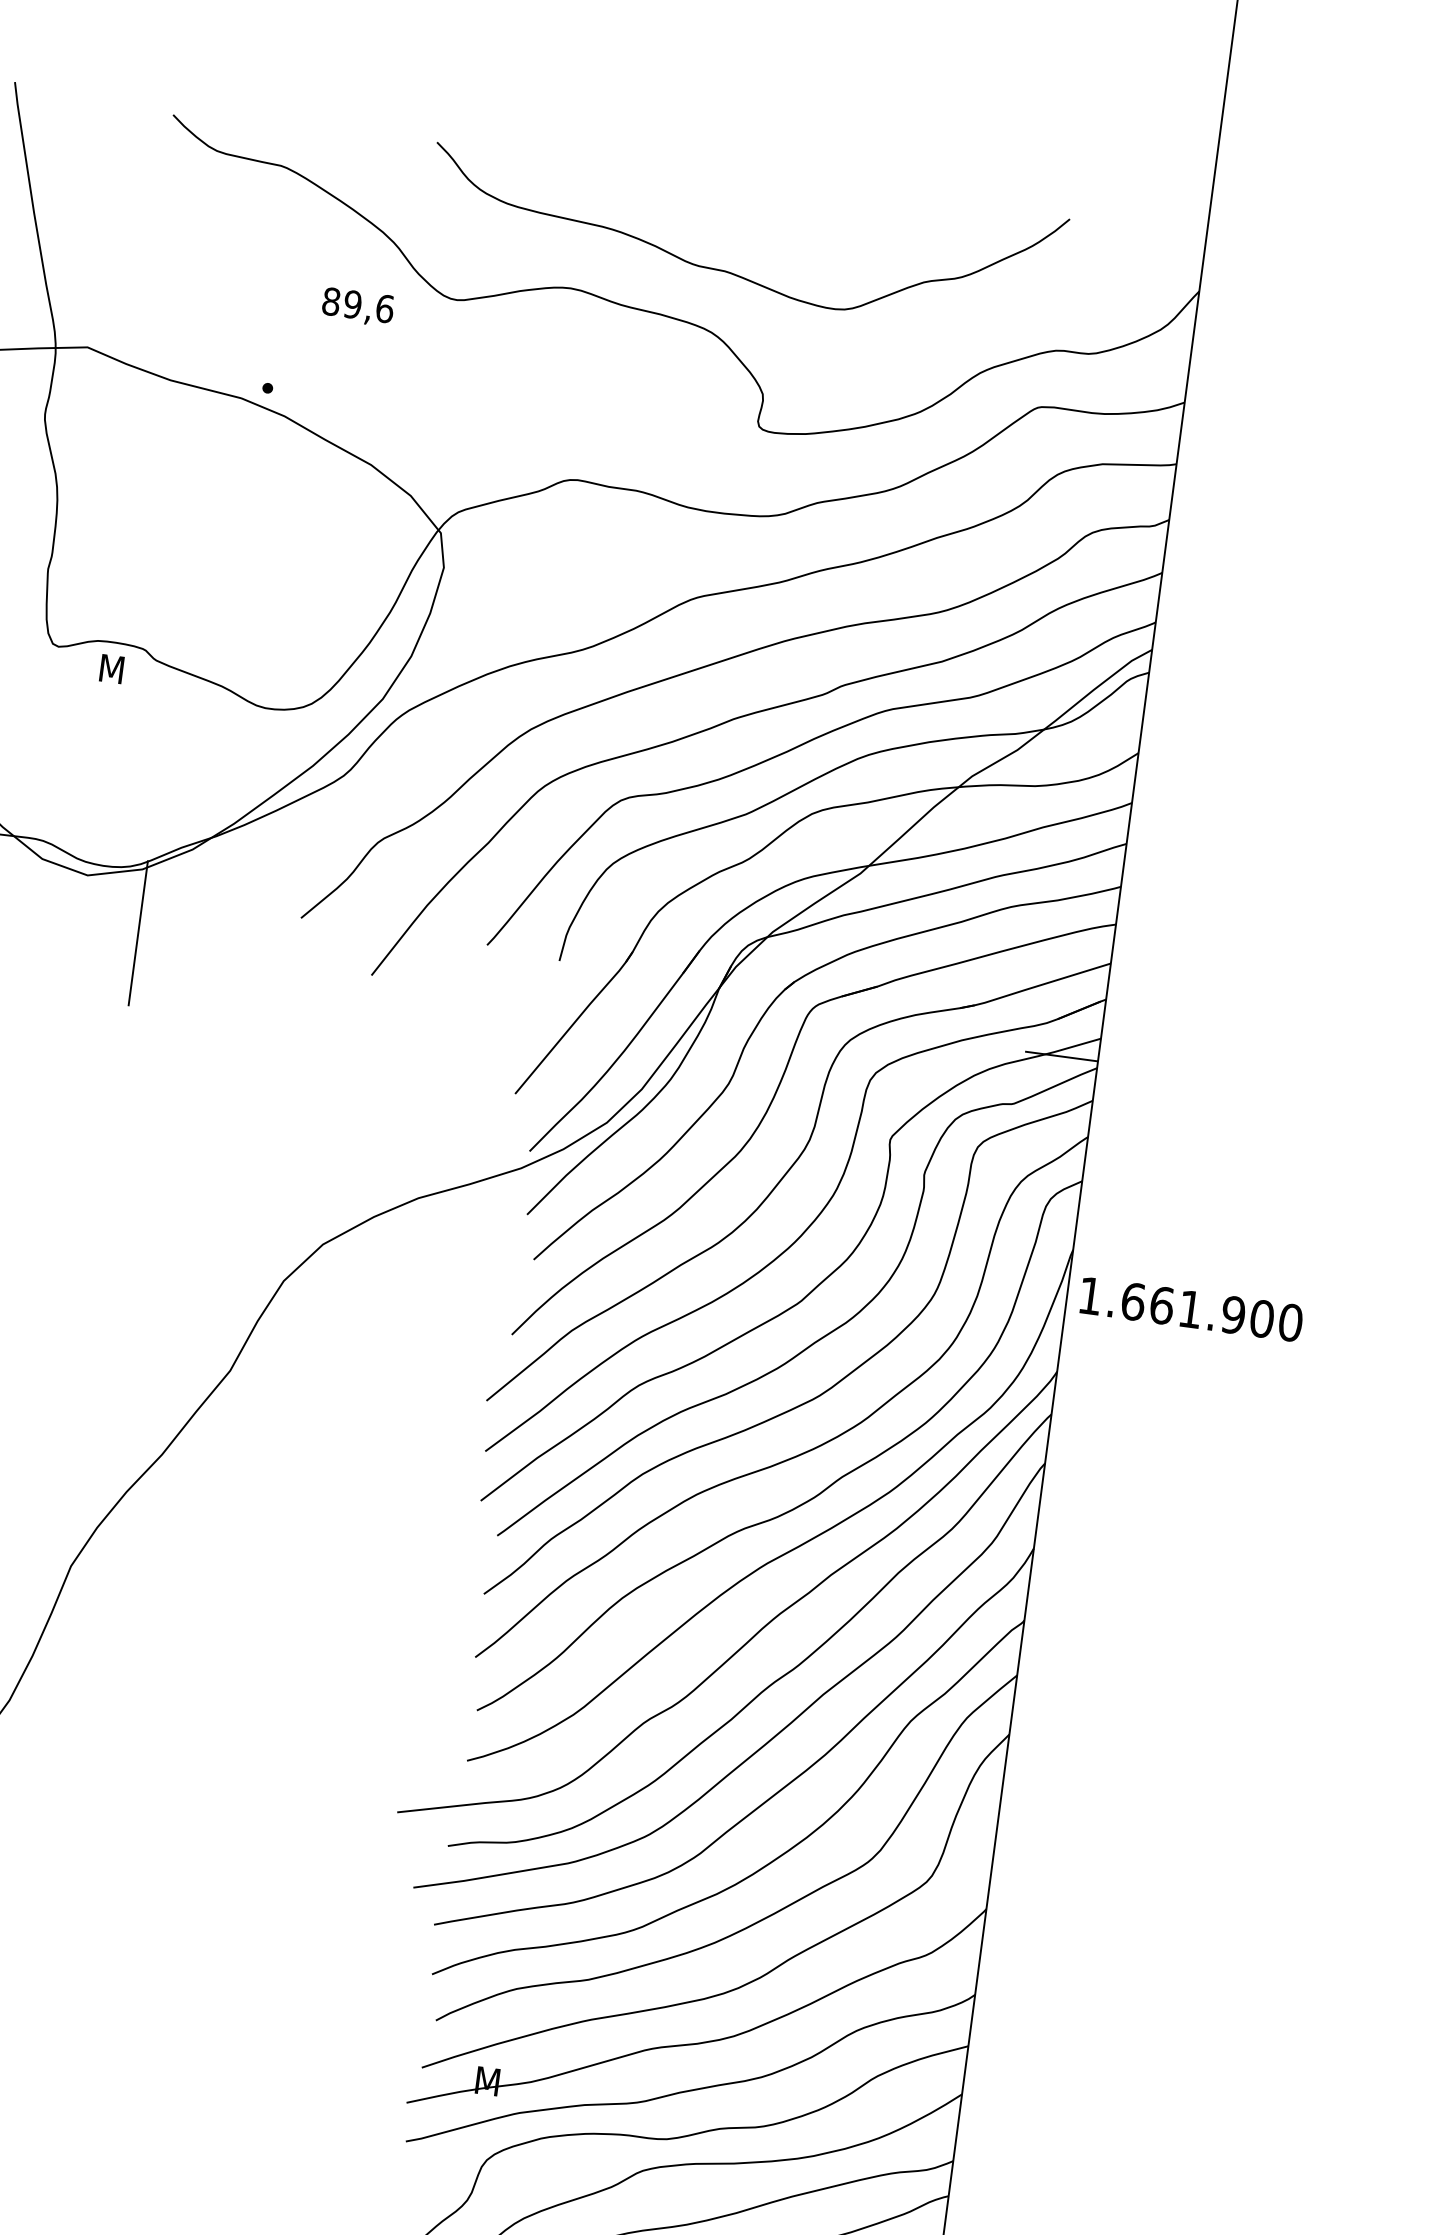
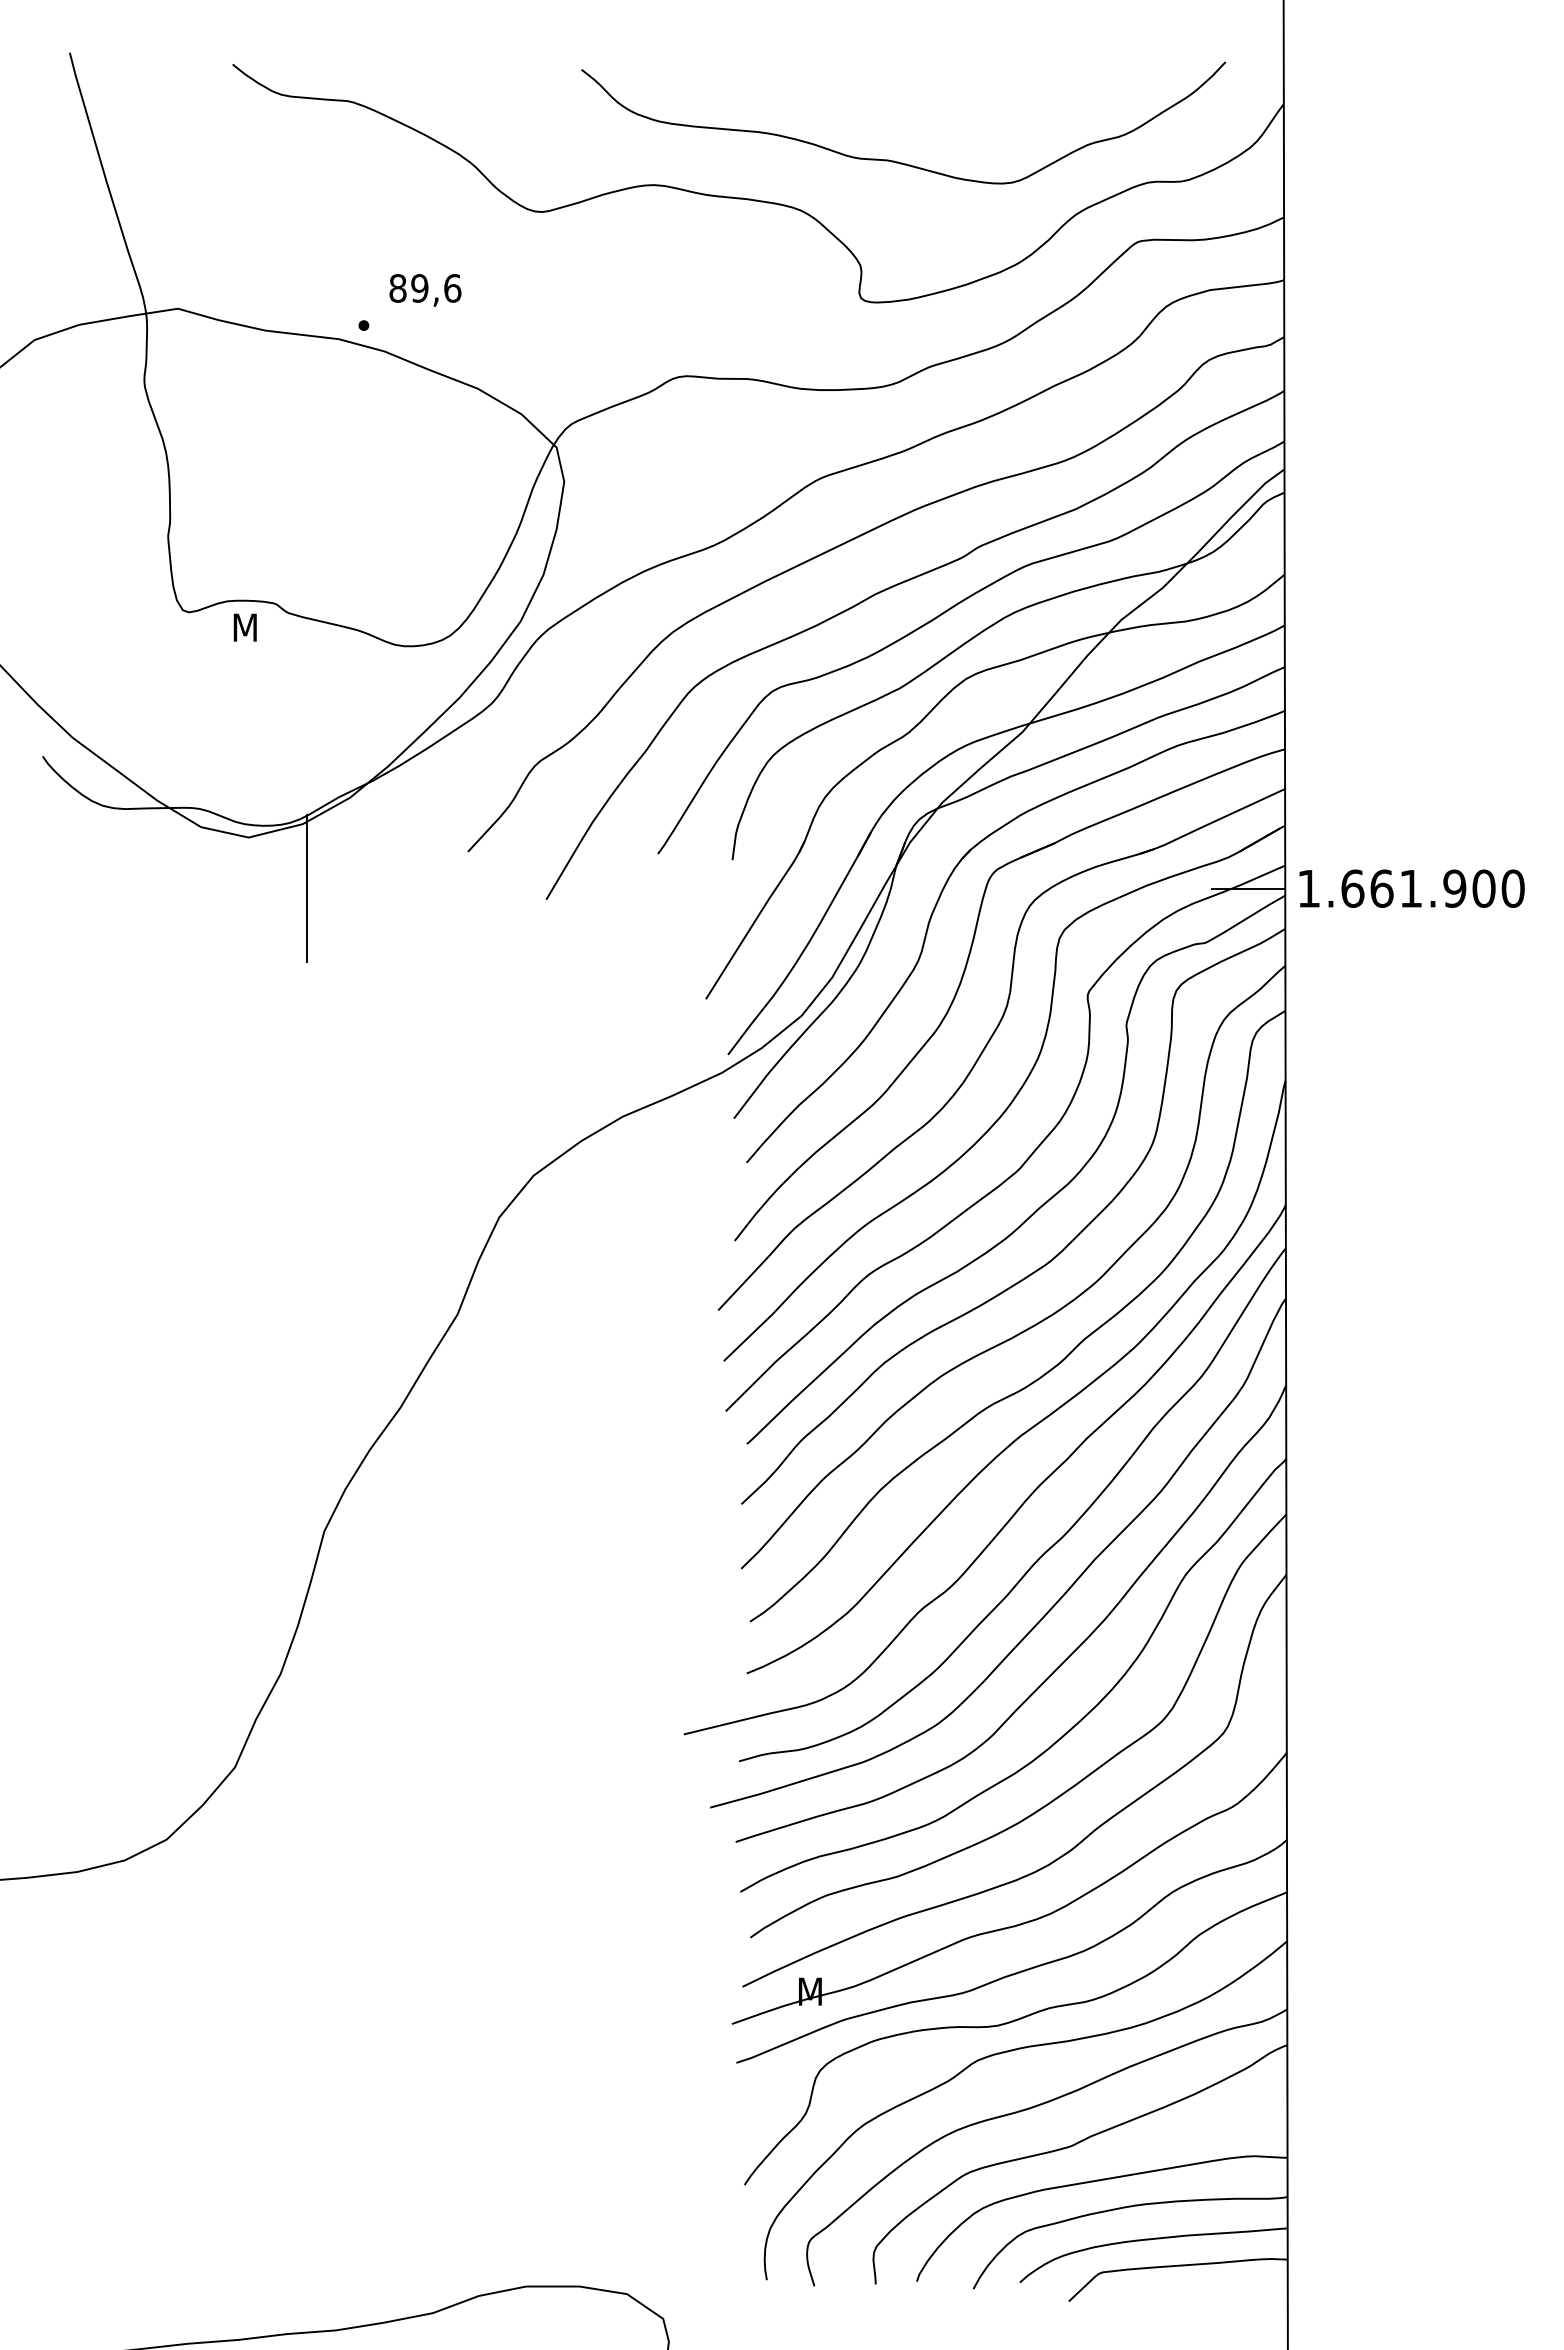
curve: (732, 272) -> (894, 160), moved
text: (358, 307) -> (425, 290), moved
text: (1190, 1309) -> (1411, 888), moved

